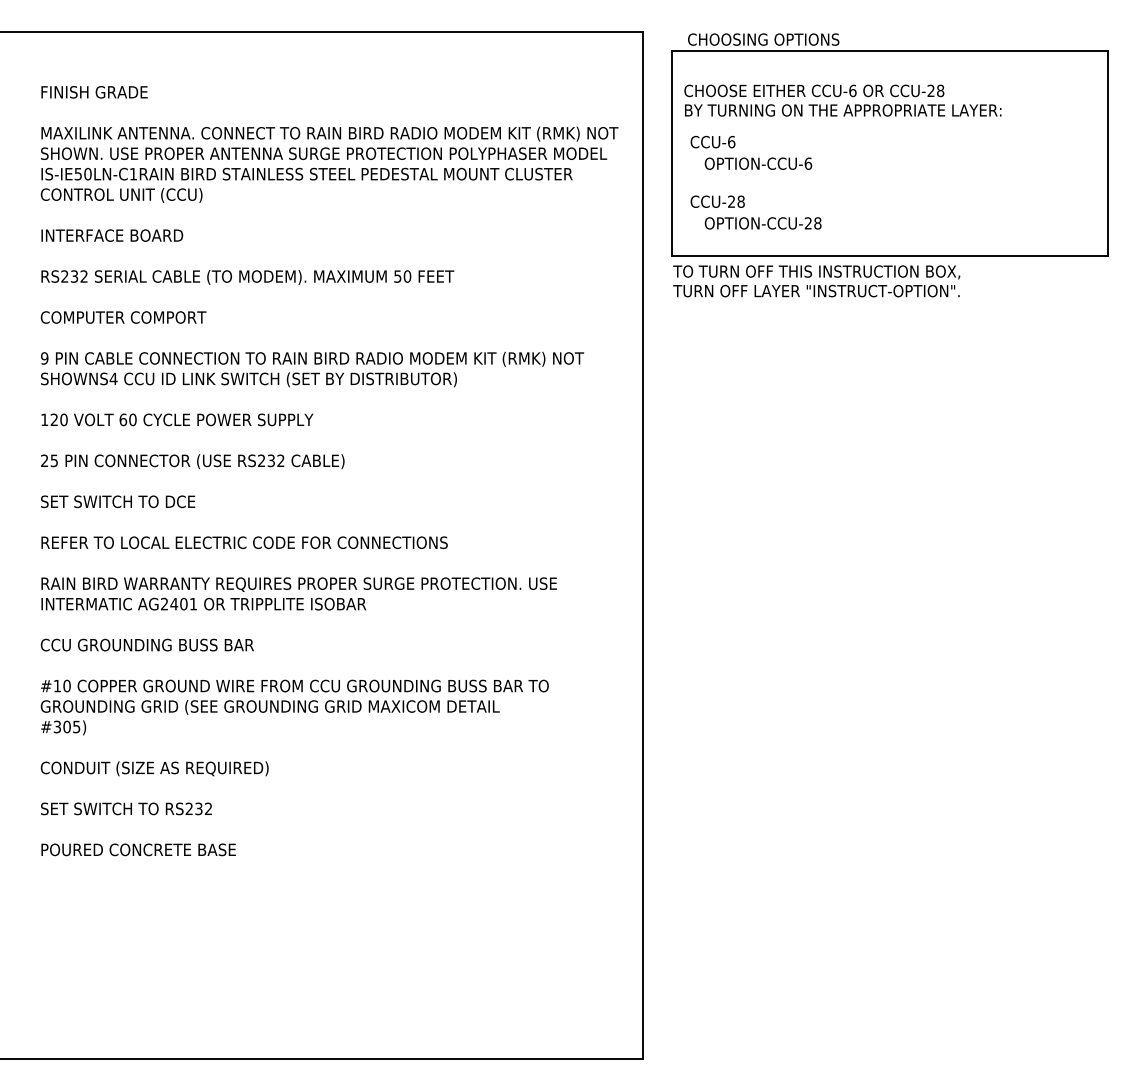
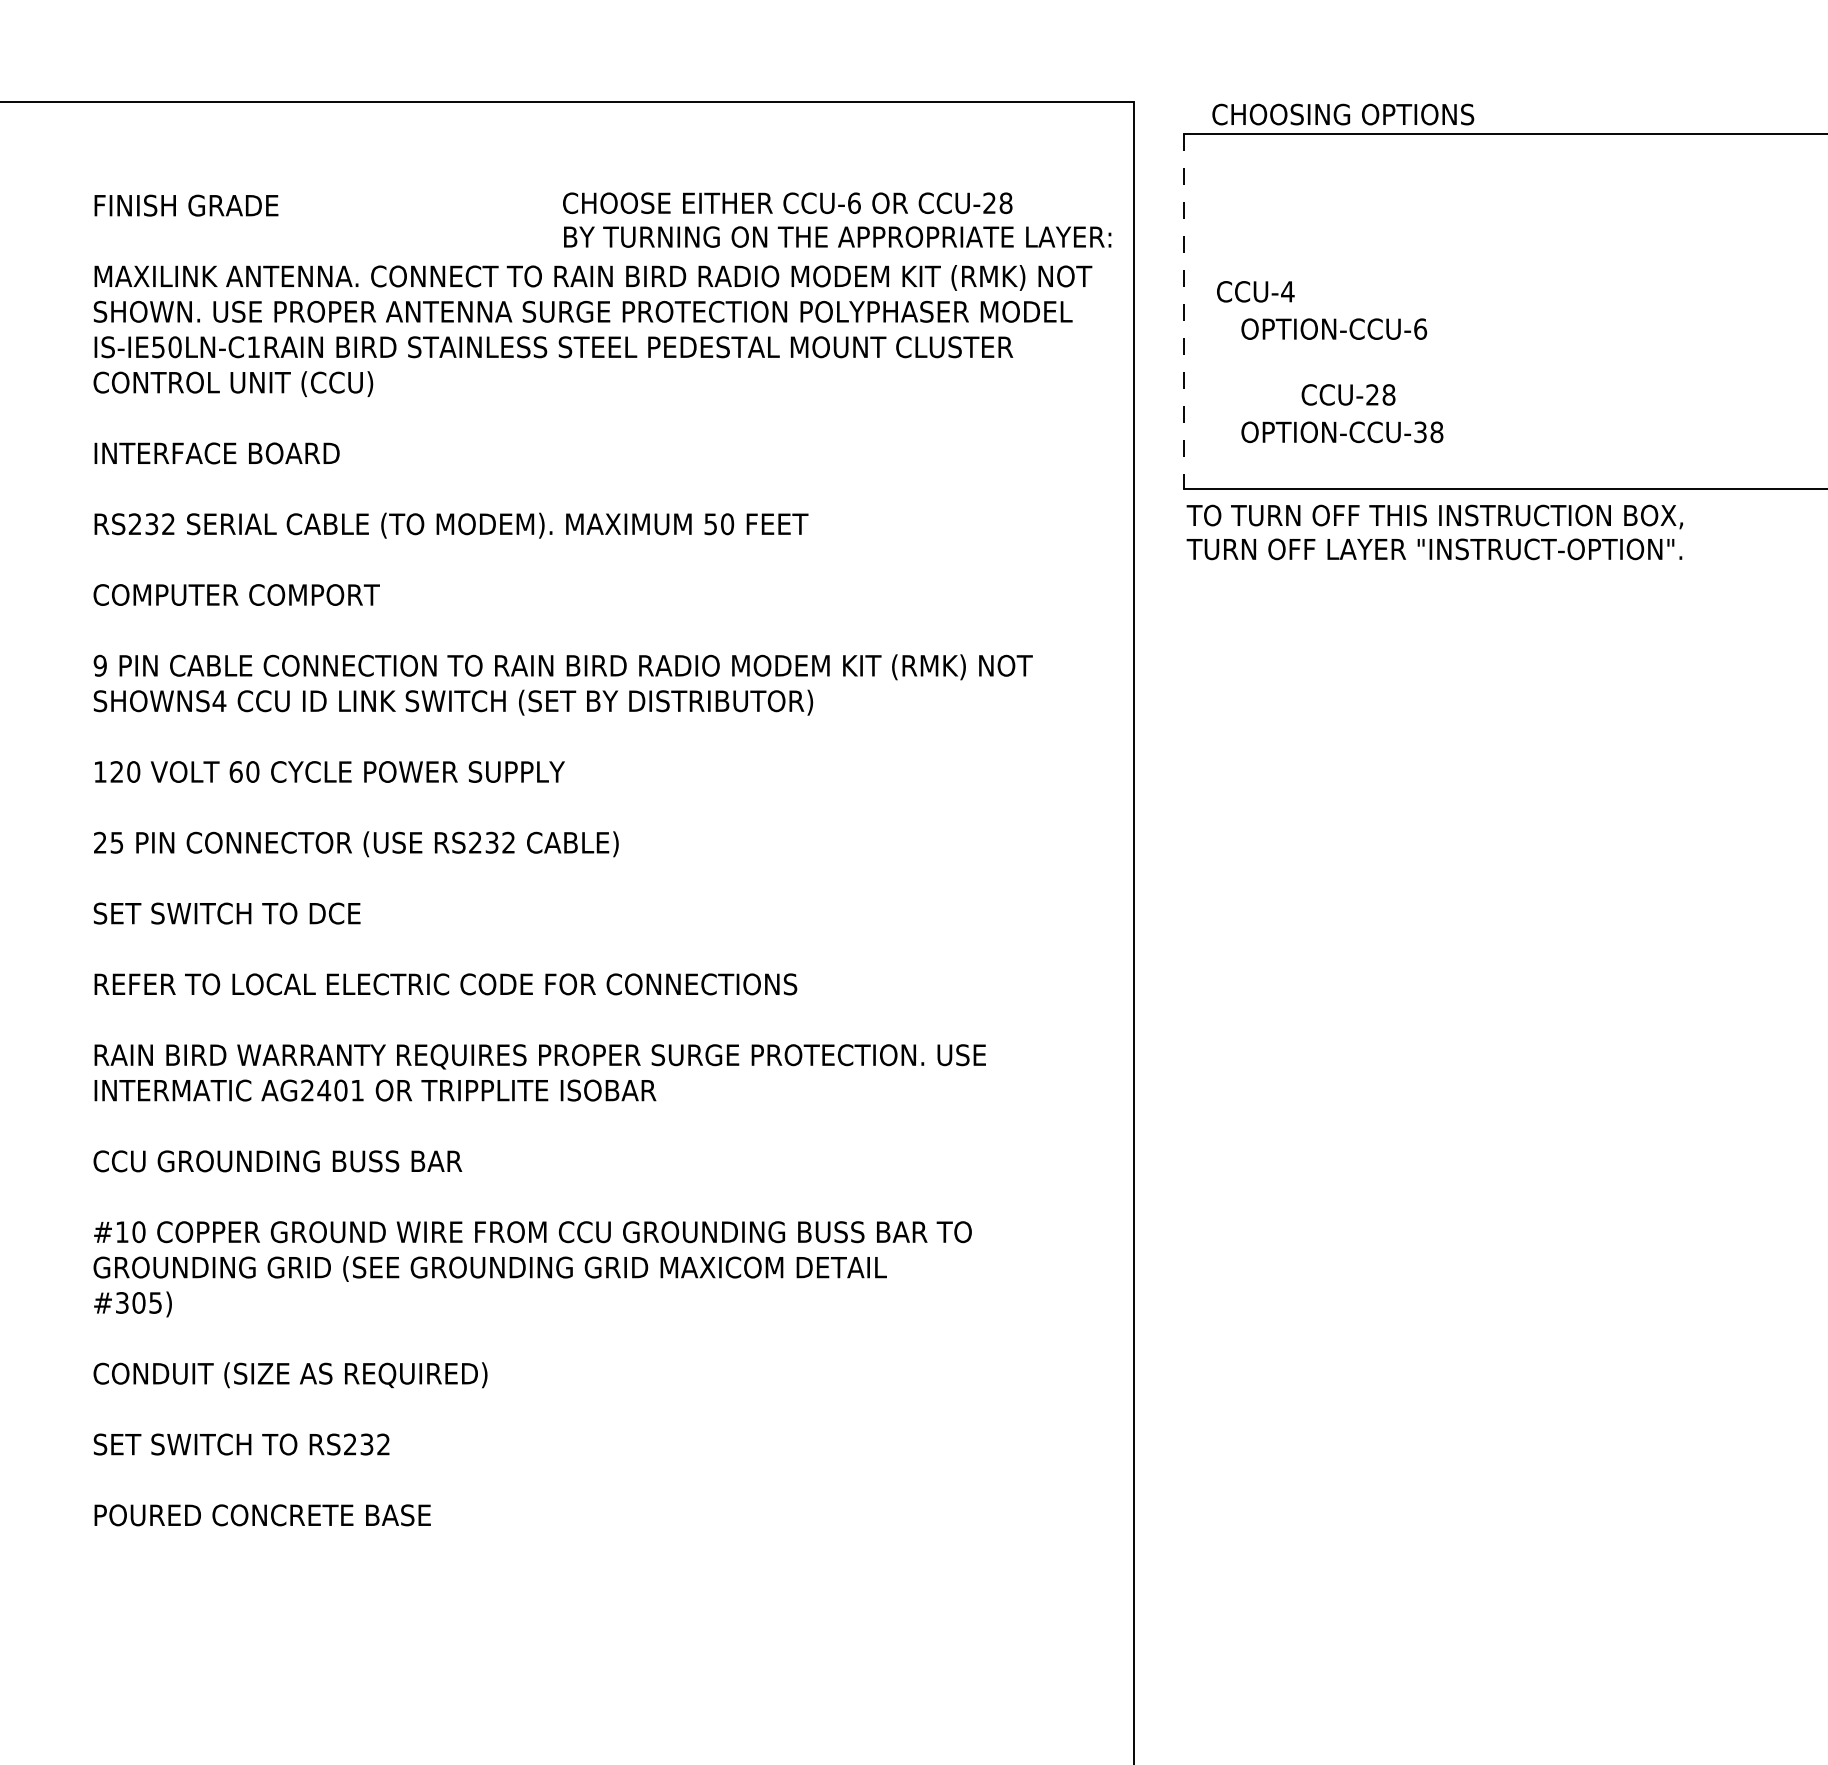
text: (842, 100) -> (836, 219), moved
text: (731, 141) -> (1287, 290), CCU-6 -> CCU-4
line: (671, 153) -> (1183, 311), solid -> dashed
text: (717, 201) -> (1348, 394), moved
text: (807, 223) -> (1419, 432), OPTION-CCU-28 -> OPTION-CCU-38

